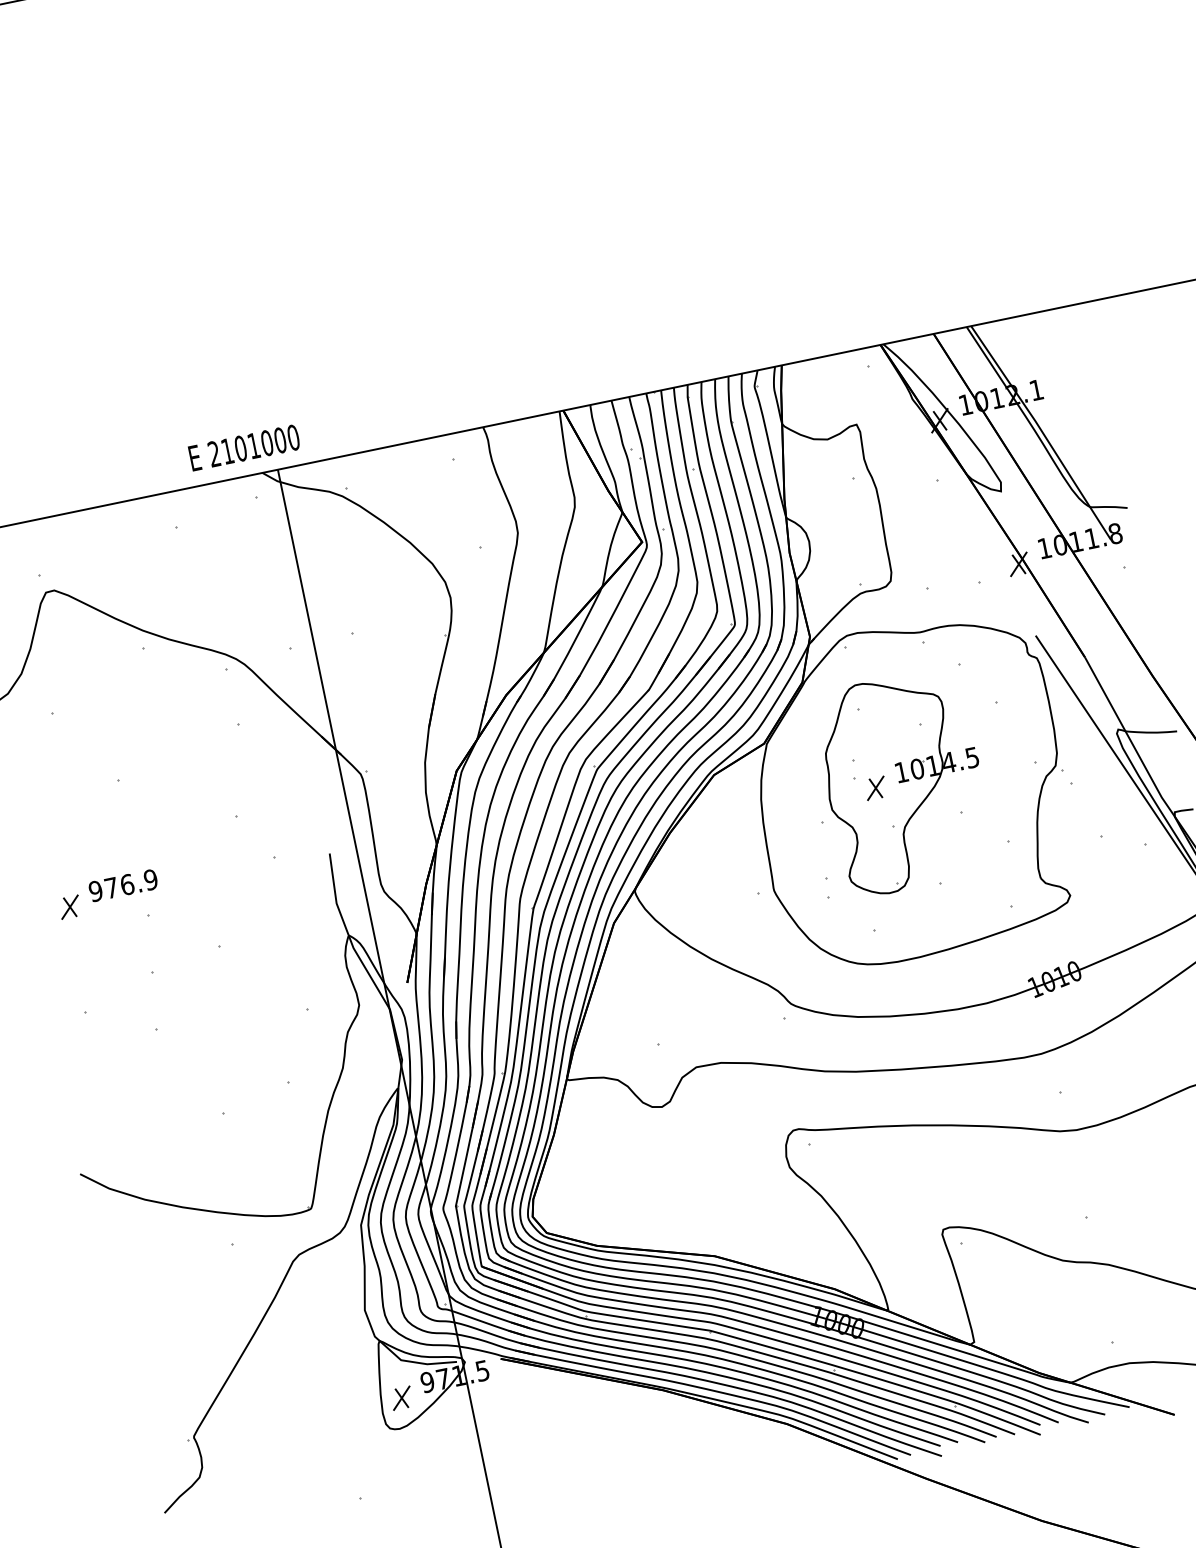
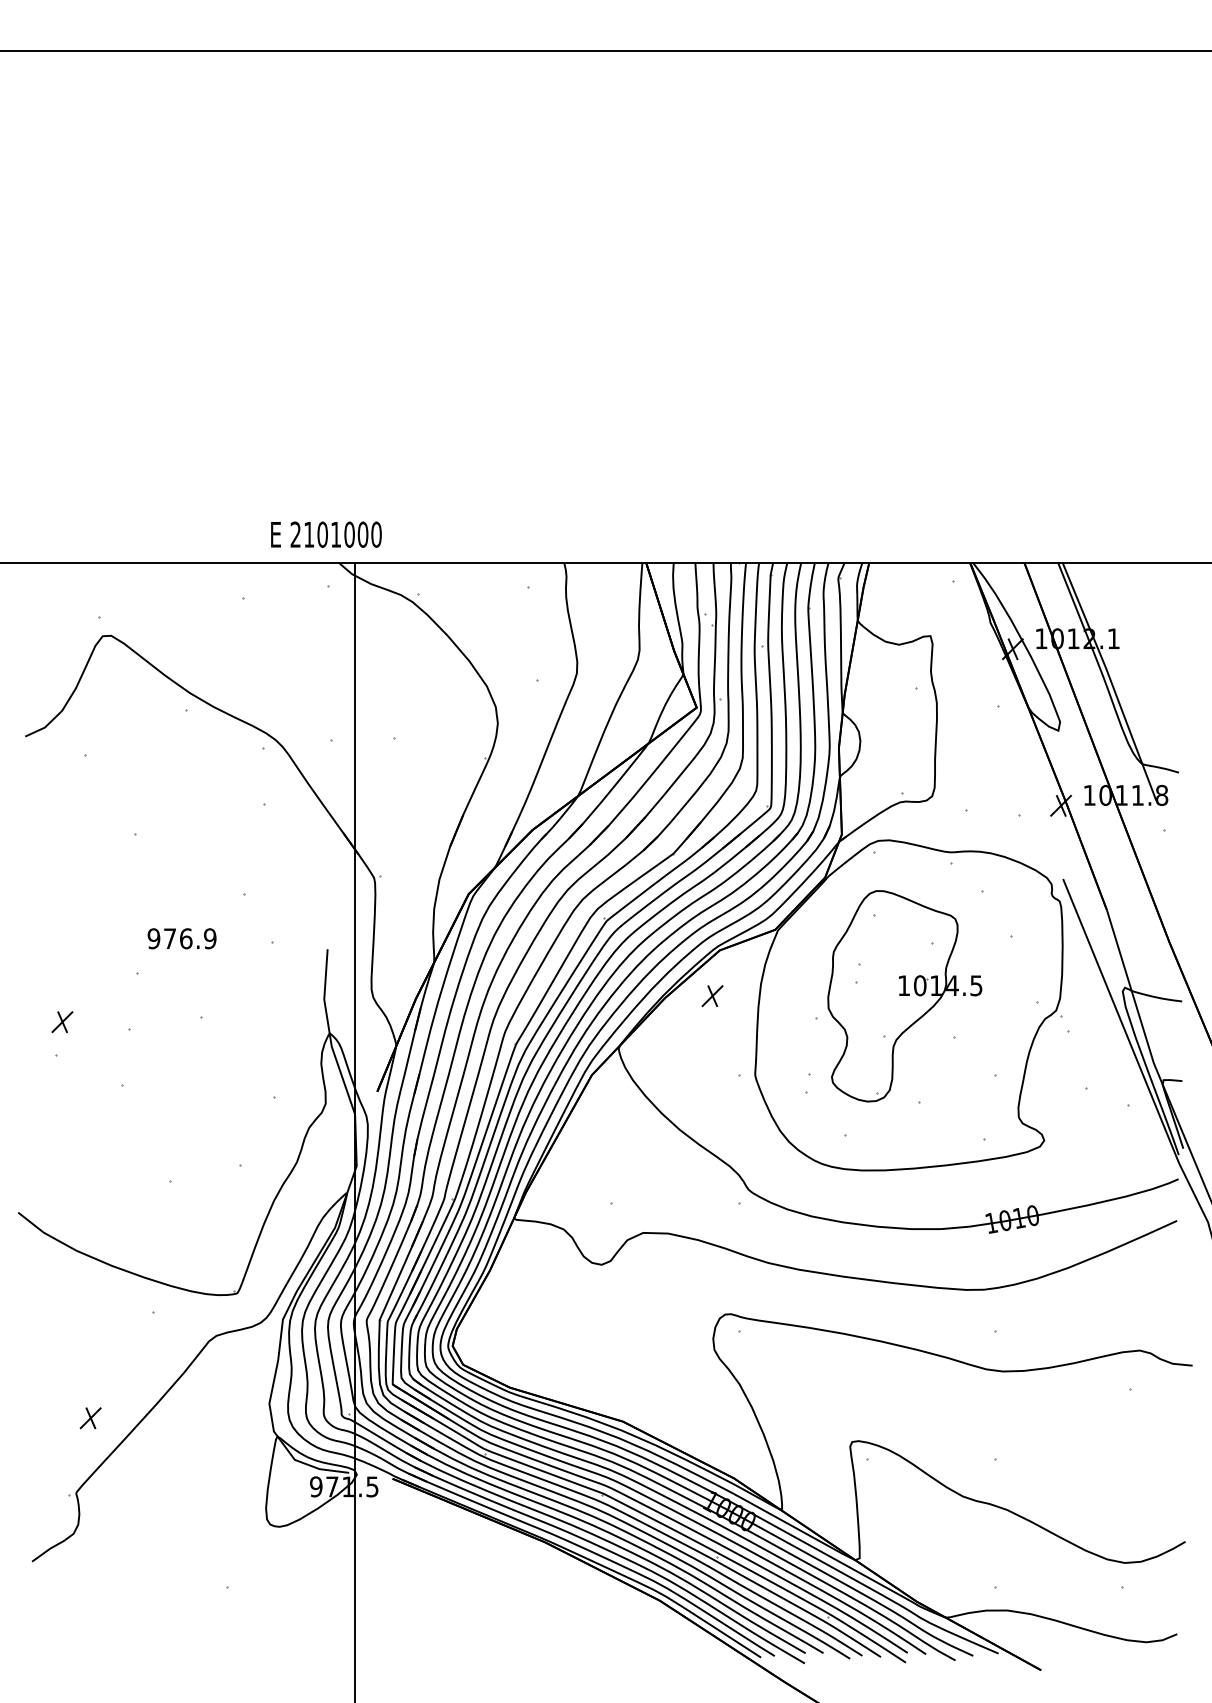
part: (875, 788) -> (712, 996), moved
text: (122, 885) -> (181, 938), moved
part: (70, 907) -> (62, 1022), moved
part: (401, 1398) -> (90, 1418), moved

